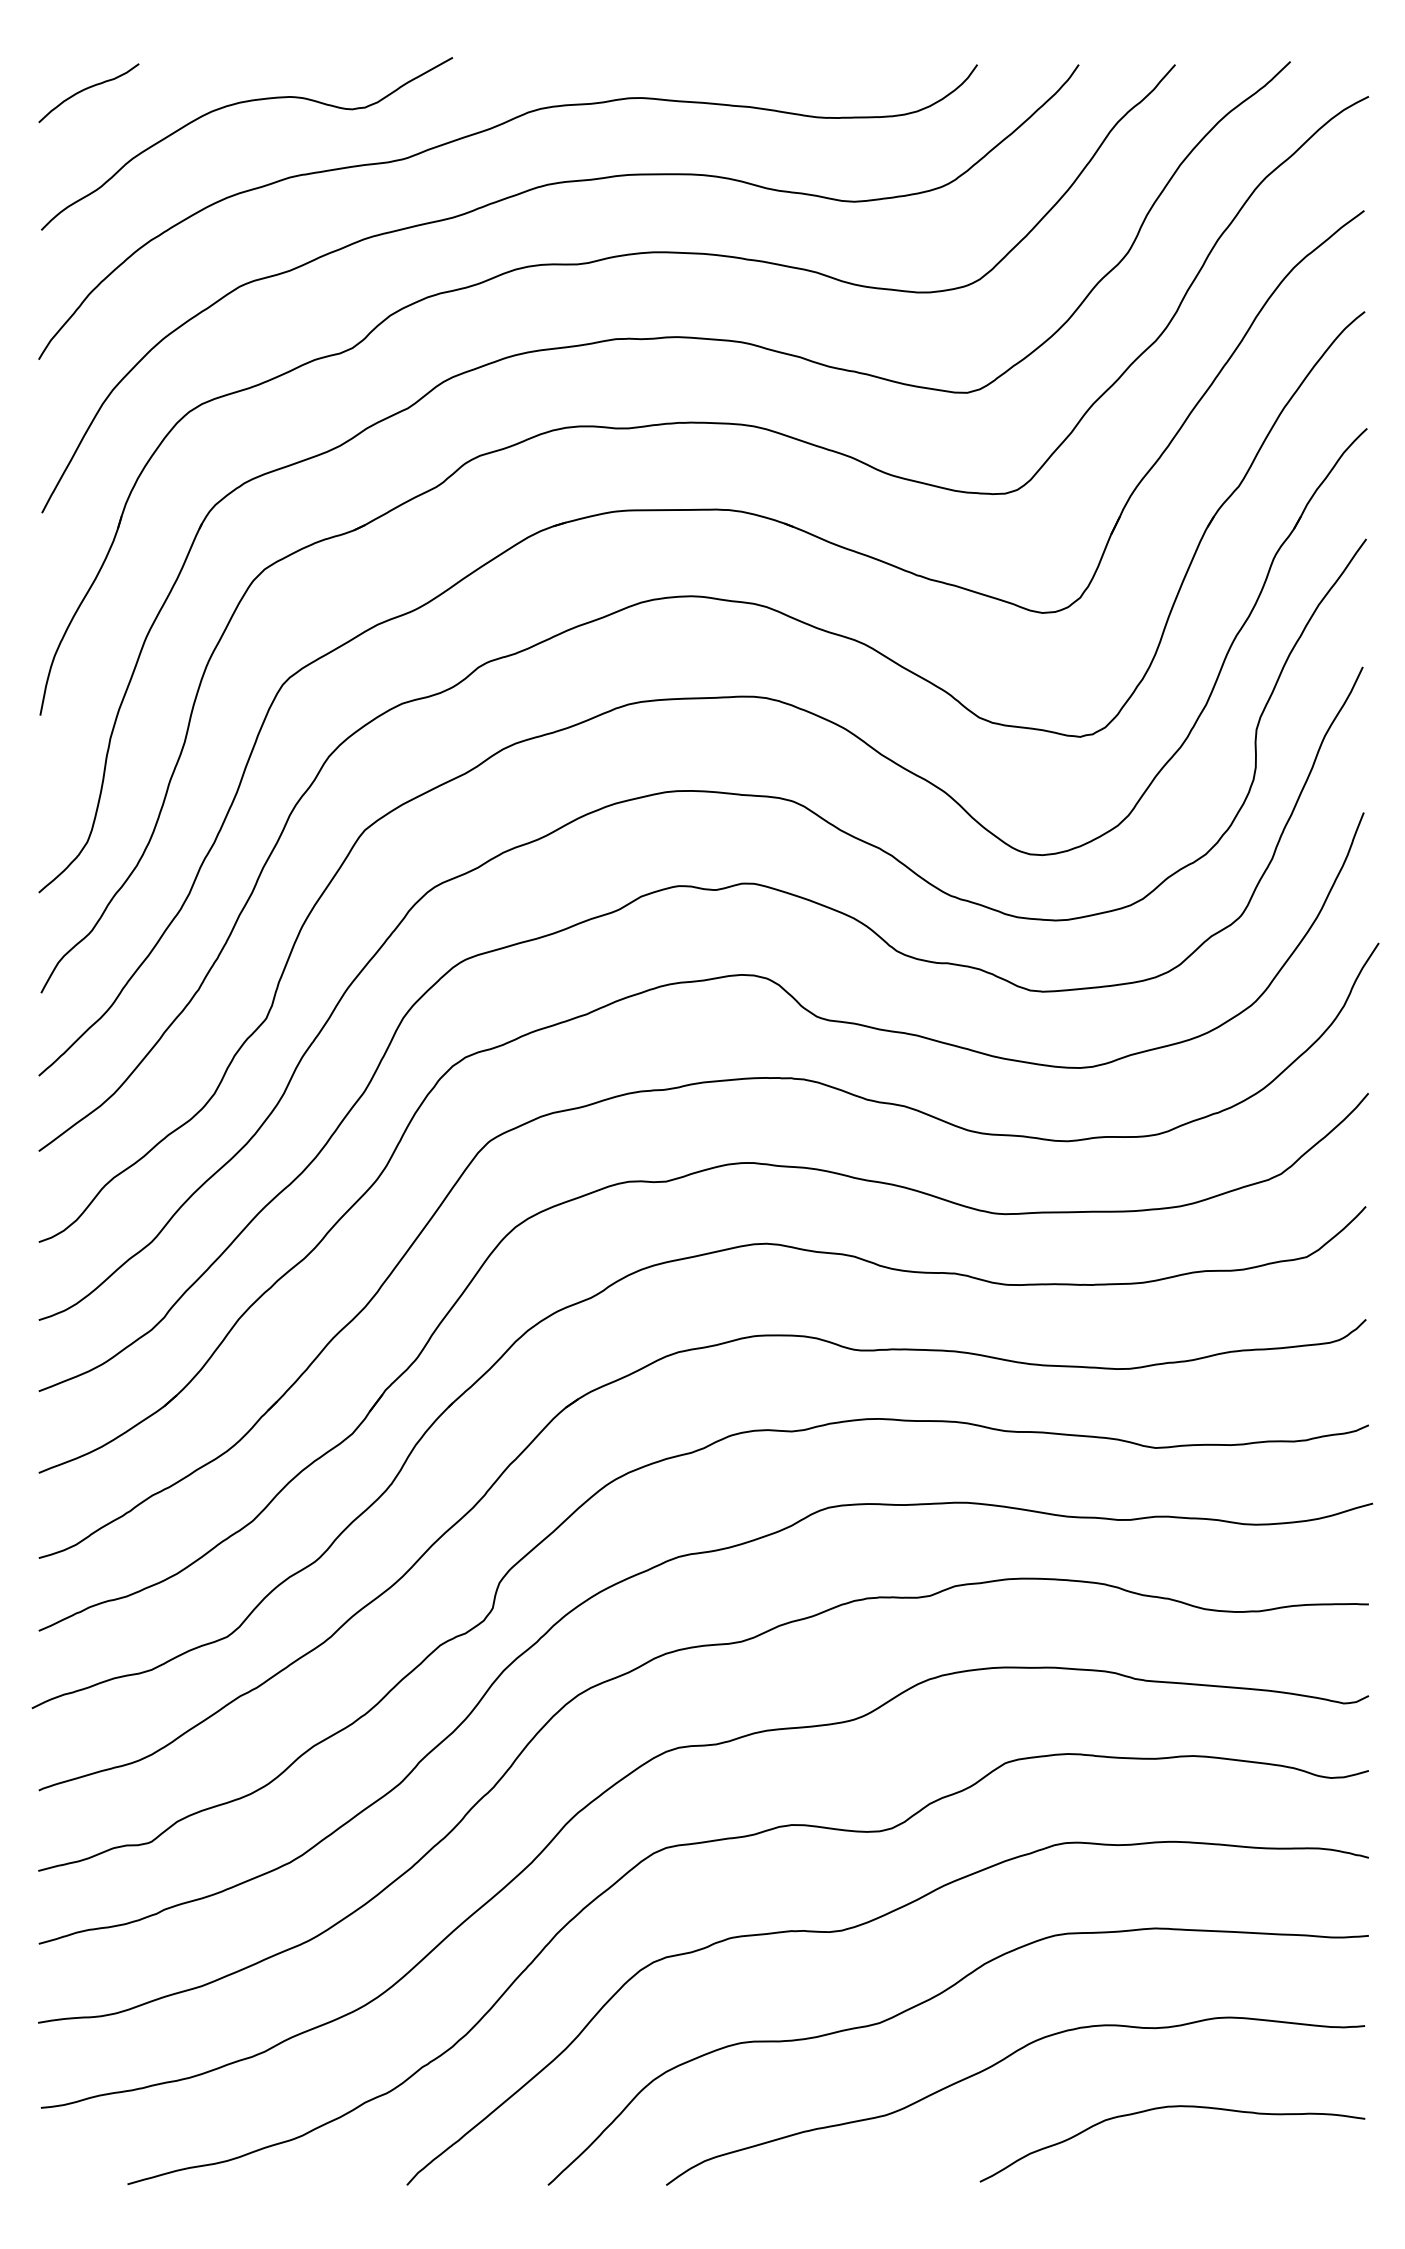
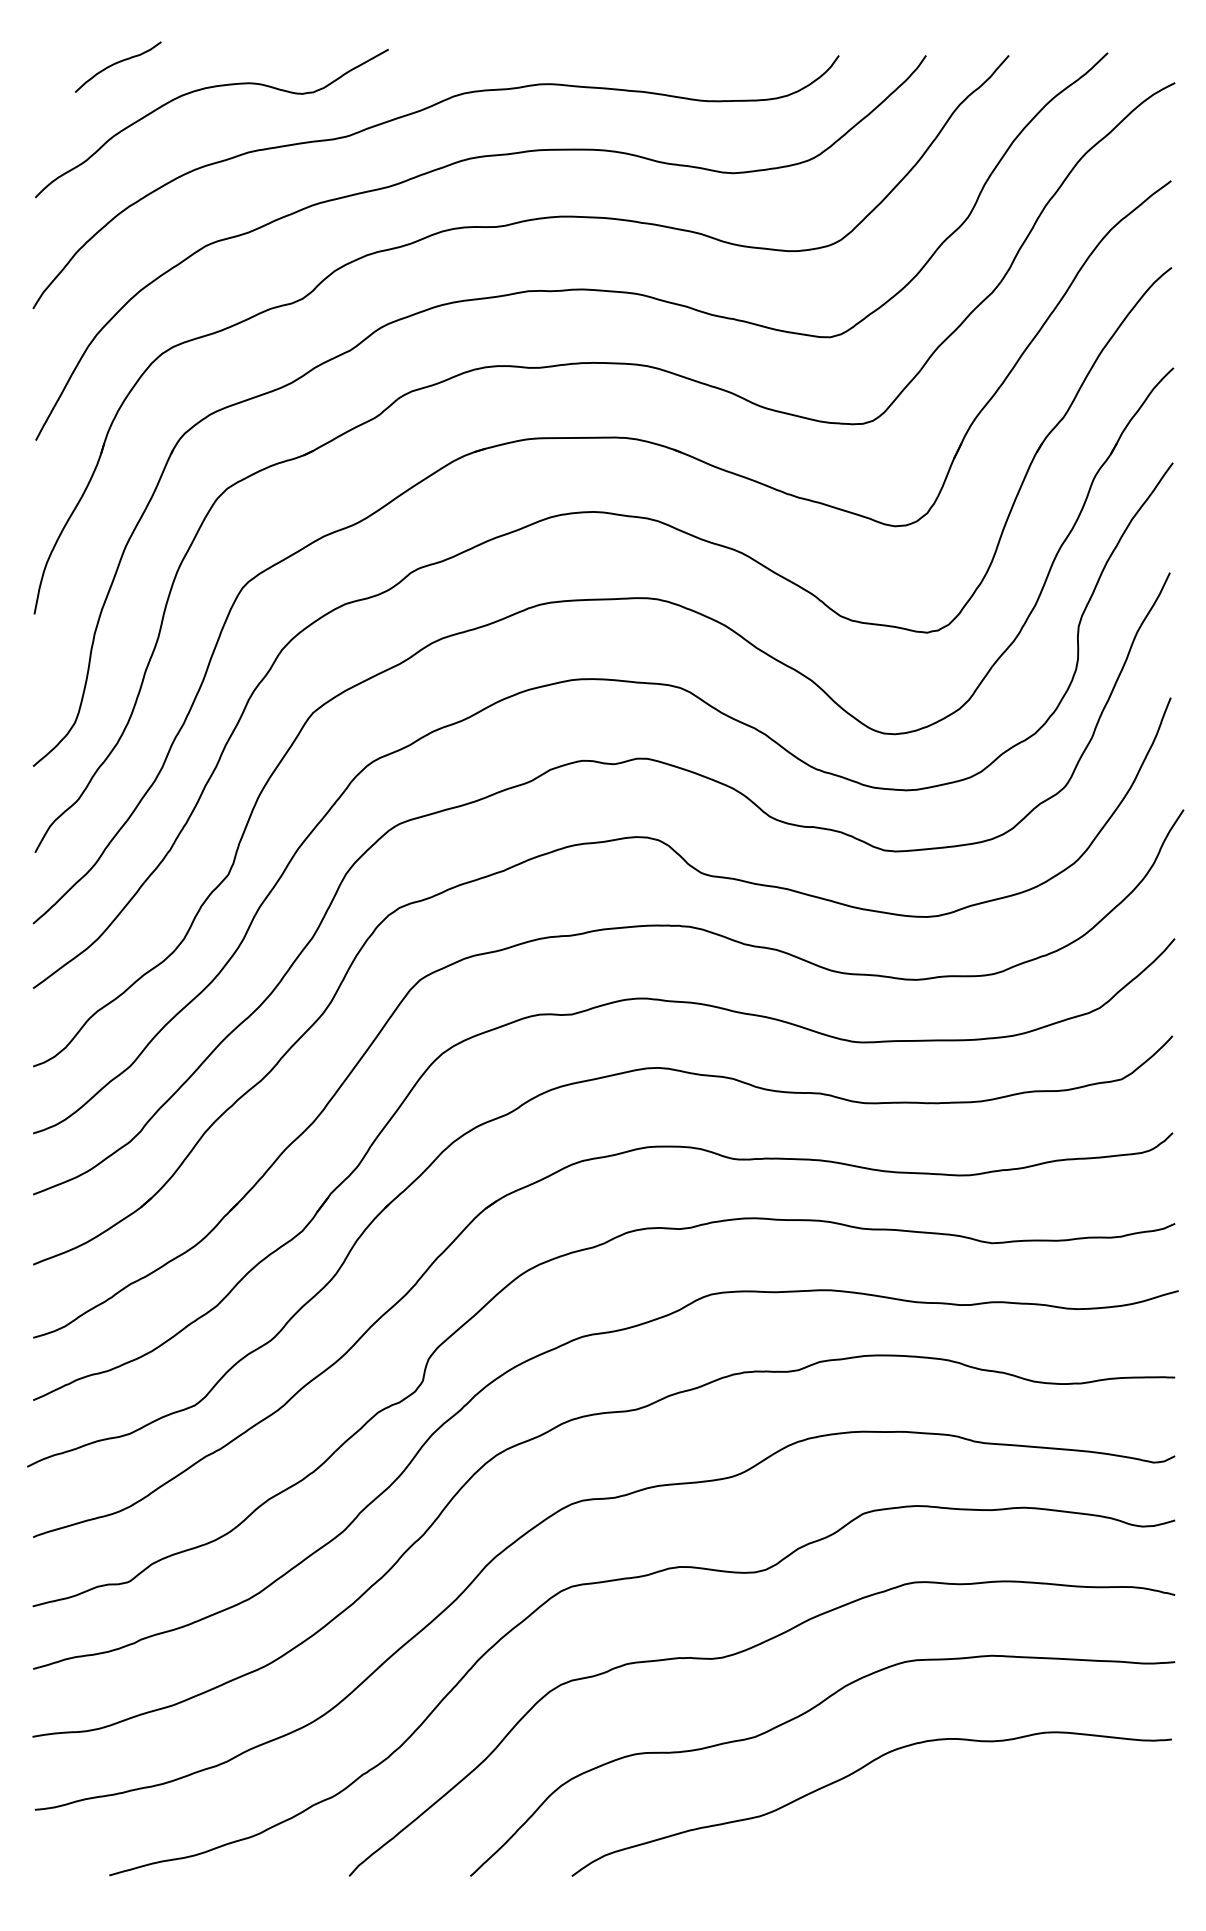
curve: (87, 89) -> (117, 63), moved
curve: (1164, 2108) -> (999, 1810), removed

